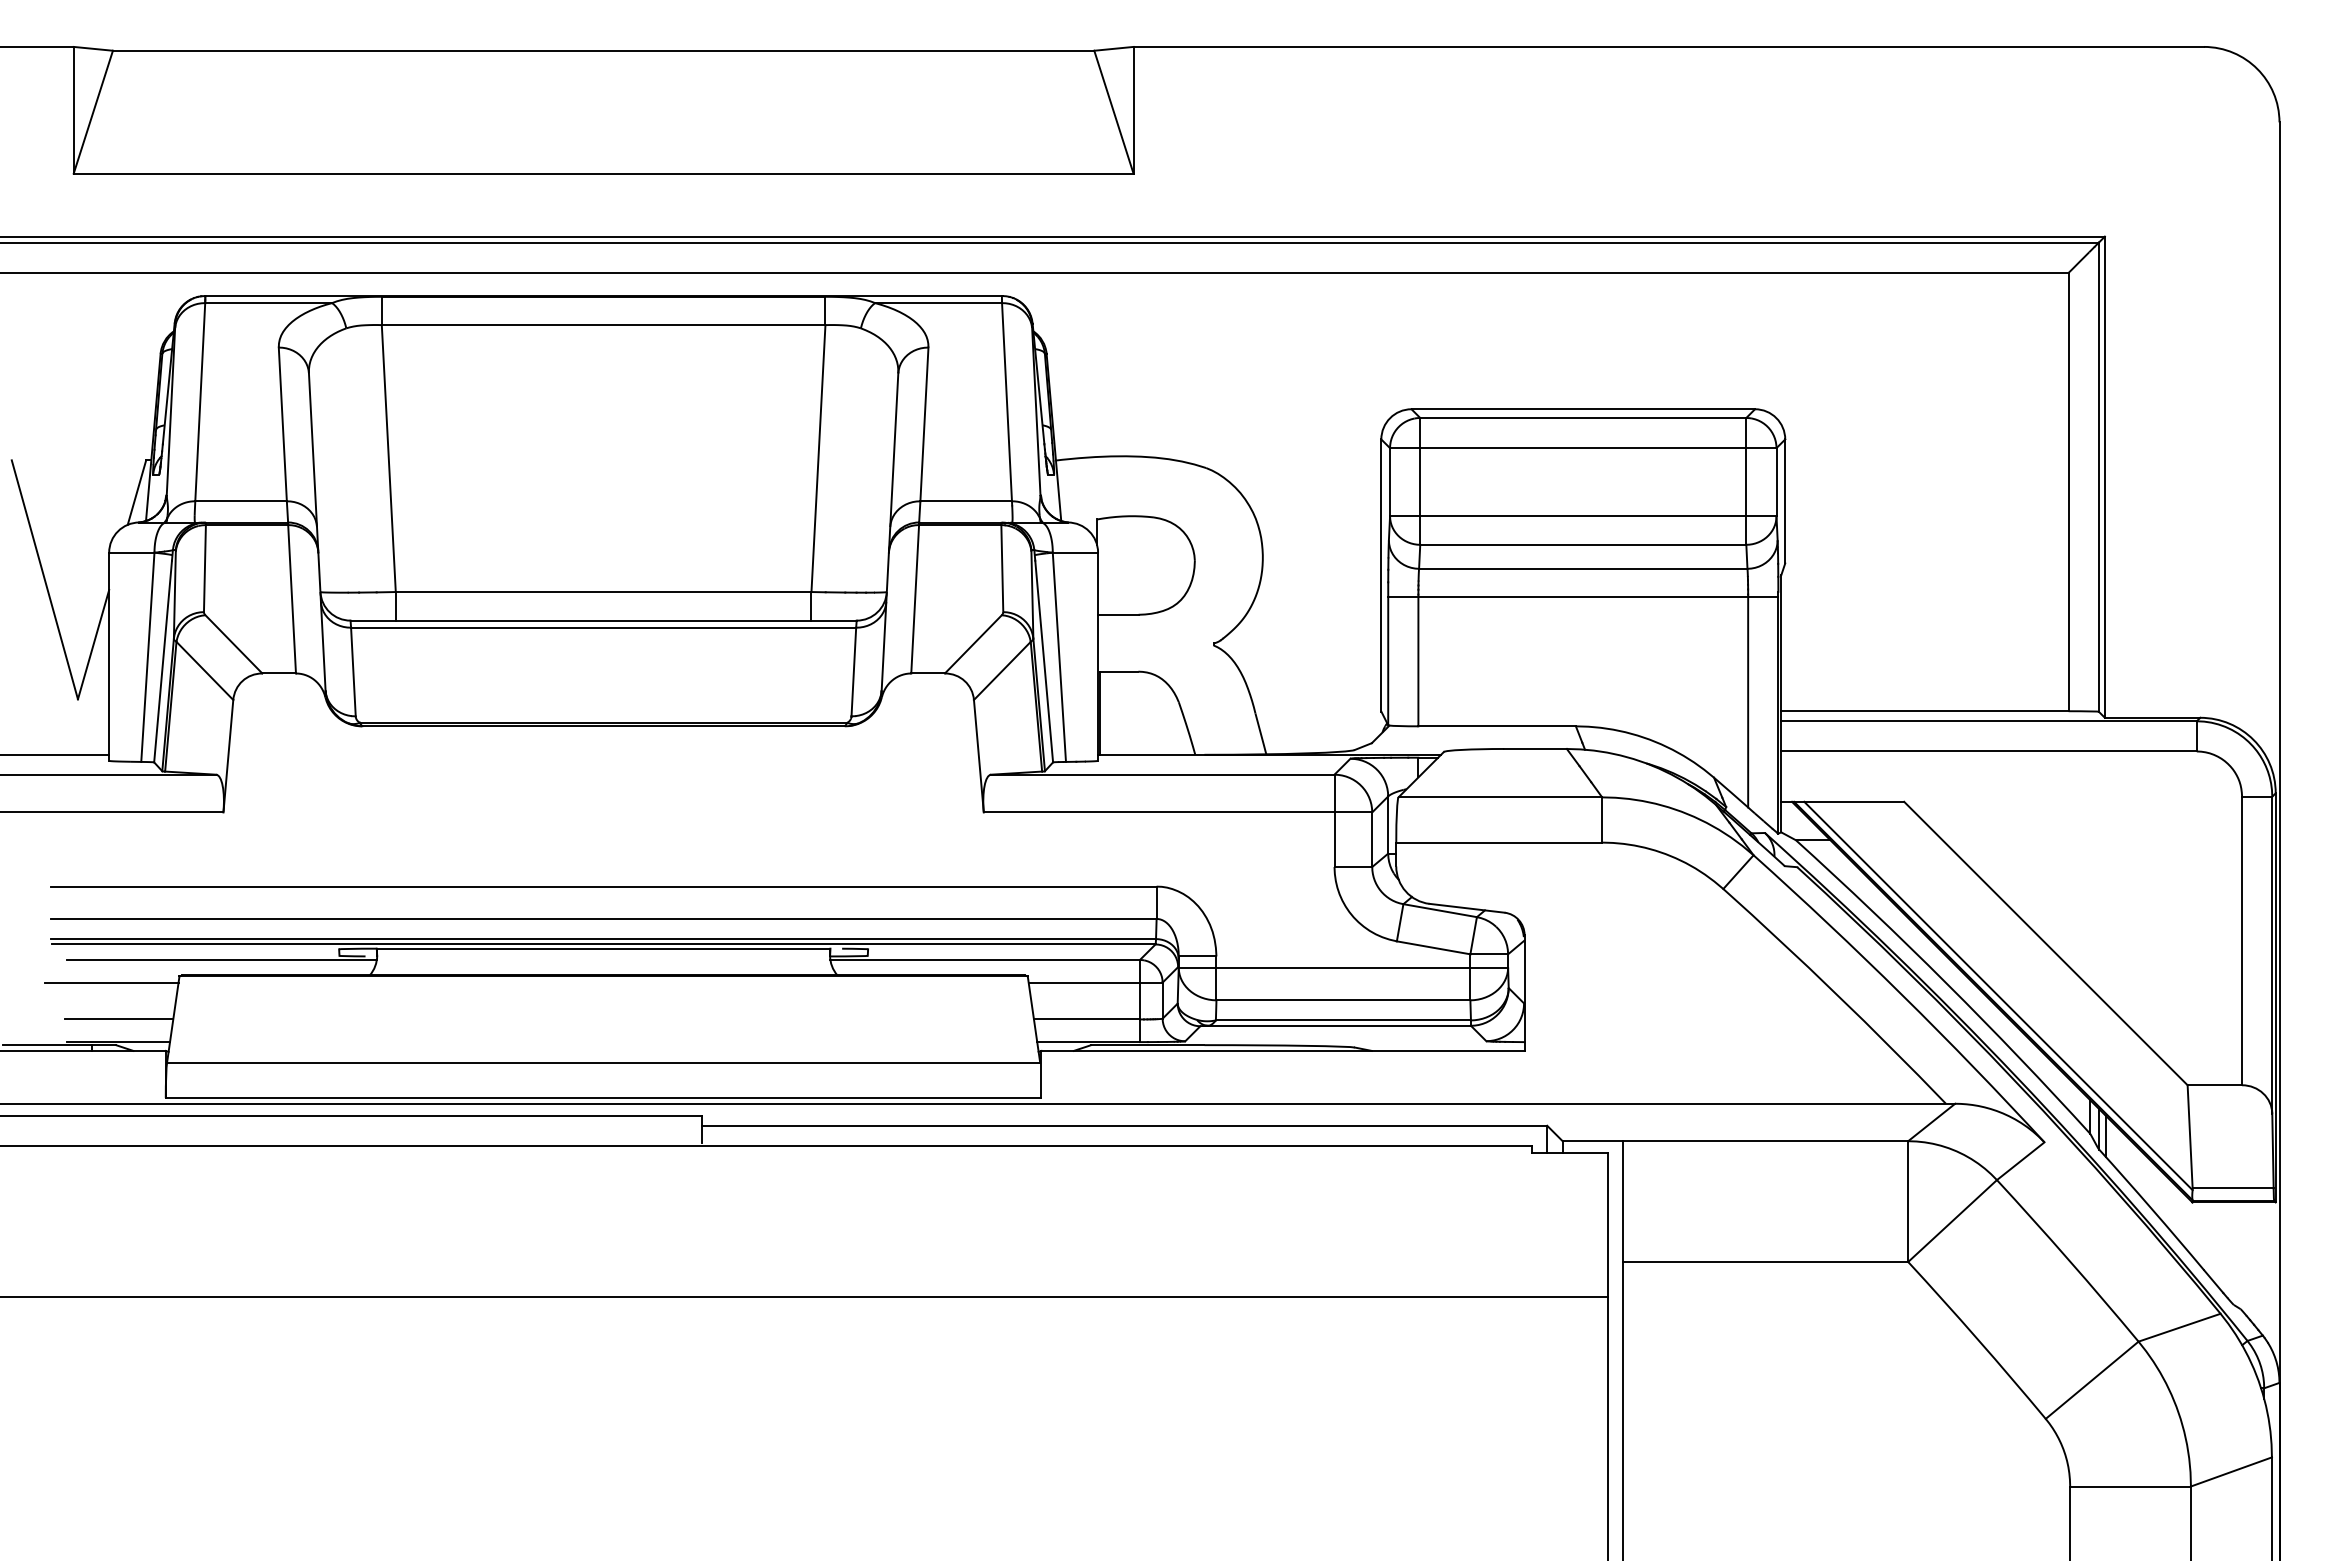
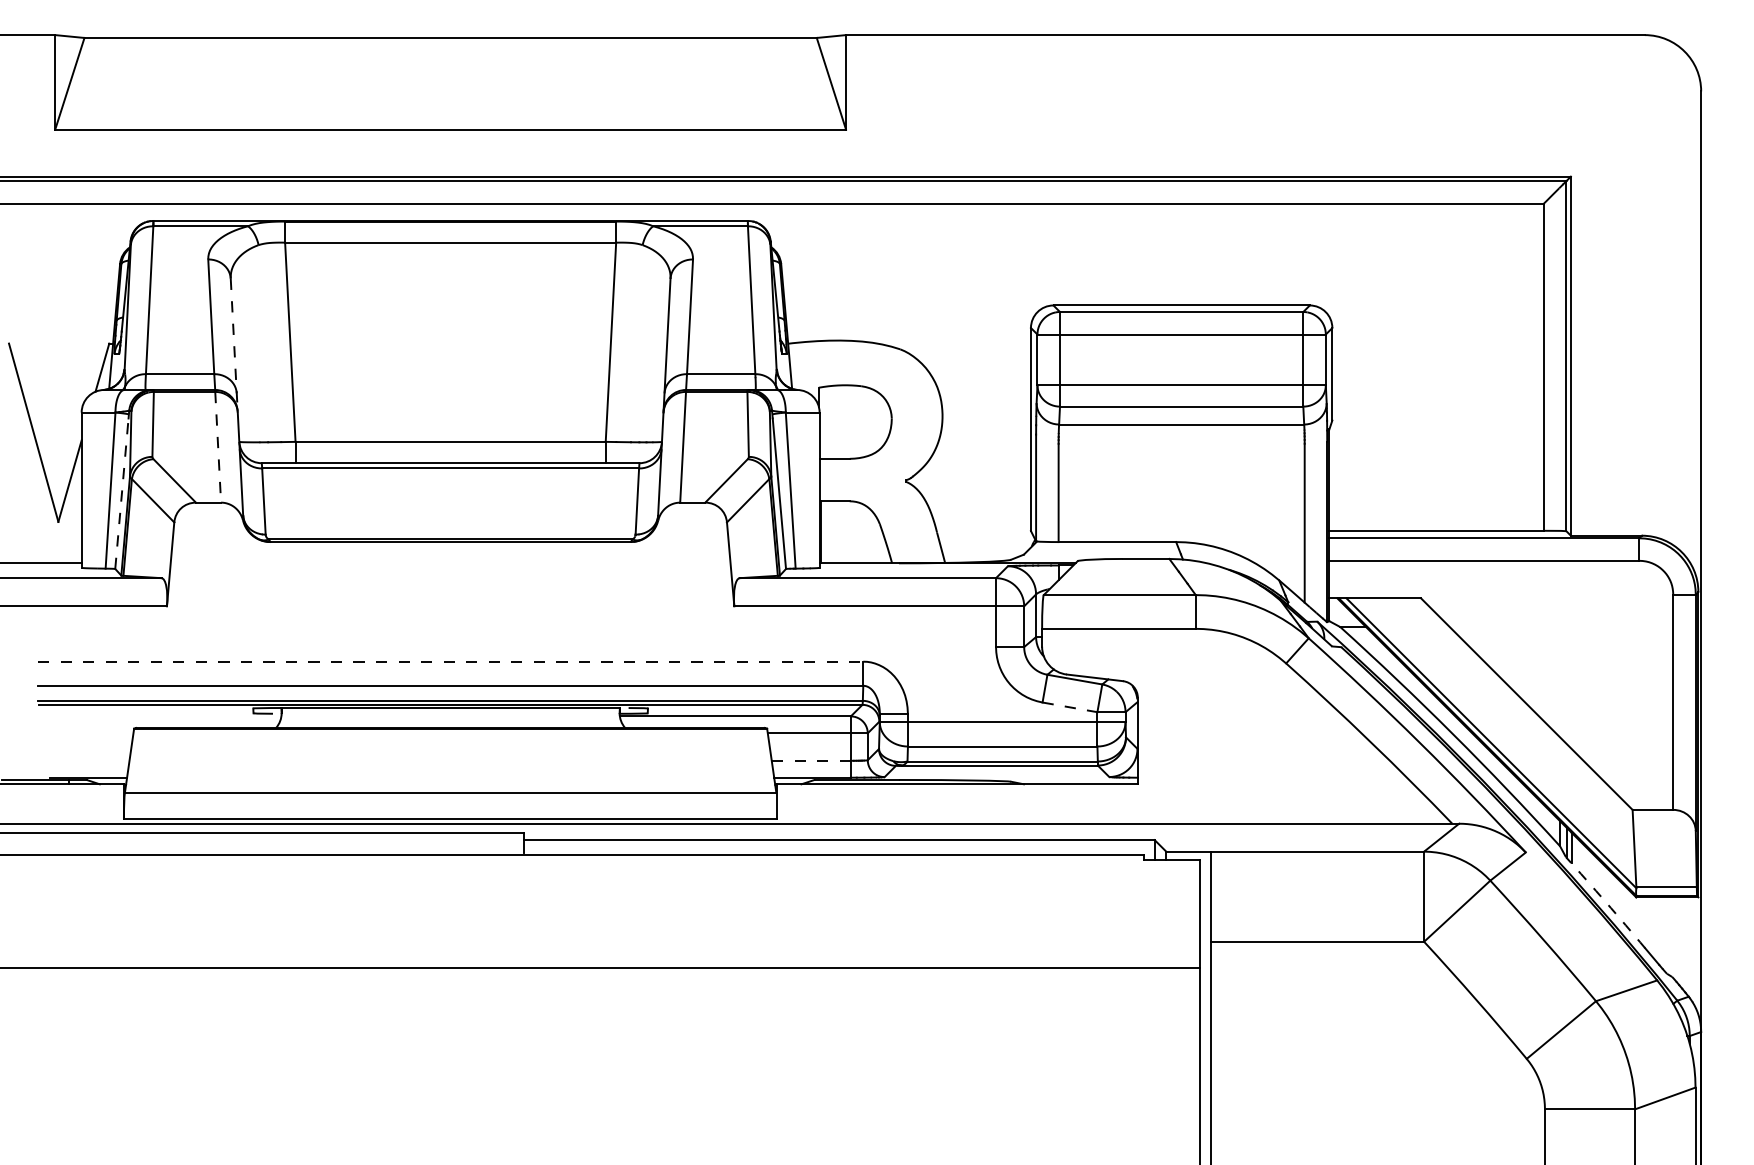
line: (313, 463) -> (234, 345), solid -> dashed
line: (1583, 597) -> (1181, 445), removed
line: (292, 599) -> (218, 447), solid -> dashed
line: (163, 661) -> (122, 493), solid -> dashed
line: (603, 886) -> (450, 661), solid -> dashed
line: (1434, 947) -> (1070, 707), solid -> dashed
line: (222, 959) -> (166, 716), removed
line: (111, 982) -> (83, 733), removed
line: (118, 1019) -> (88, 760), removed
line: (1086, 1019) -> (810, 760), solid -> dashed
arc: (2151, 1209) -> (1605, 902), solid -> dashed

